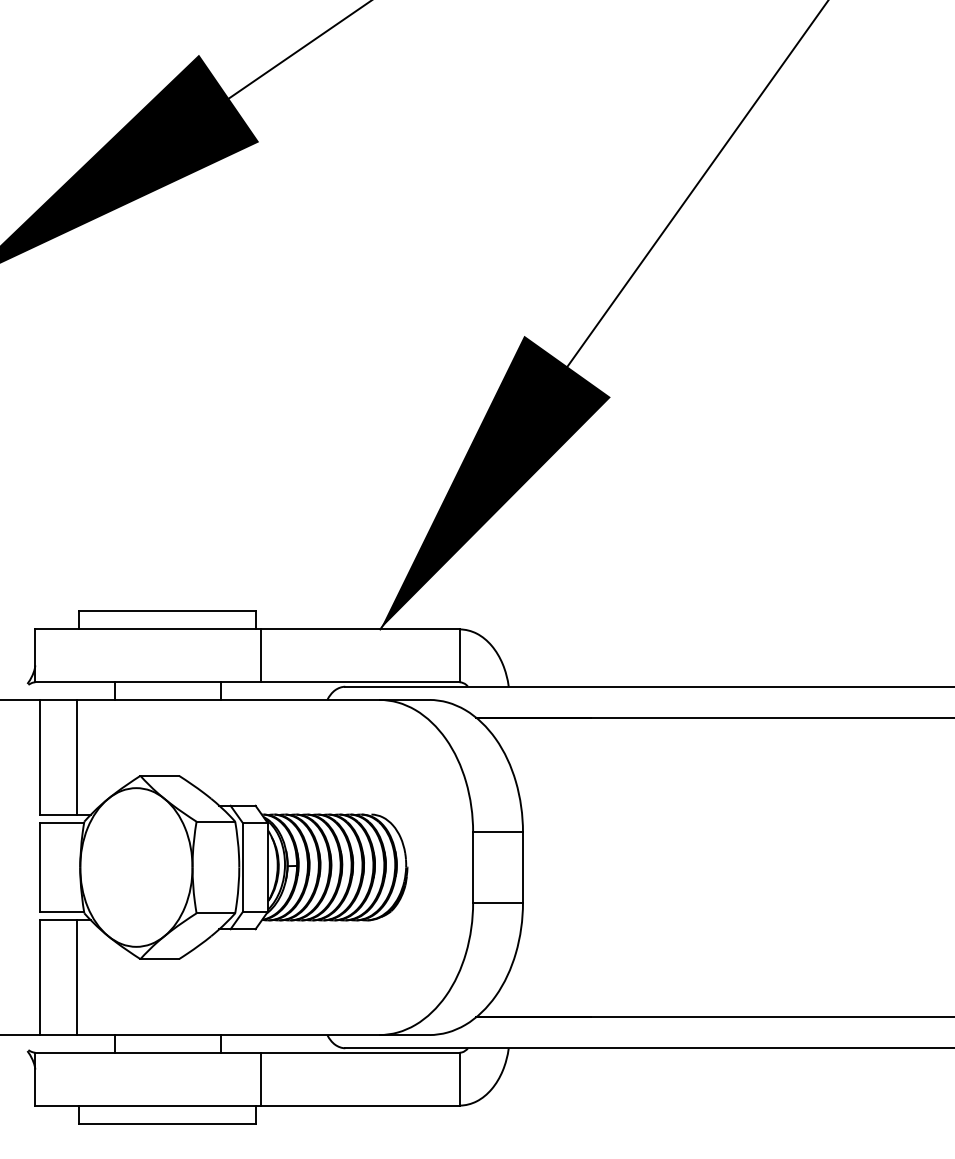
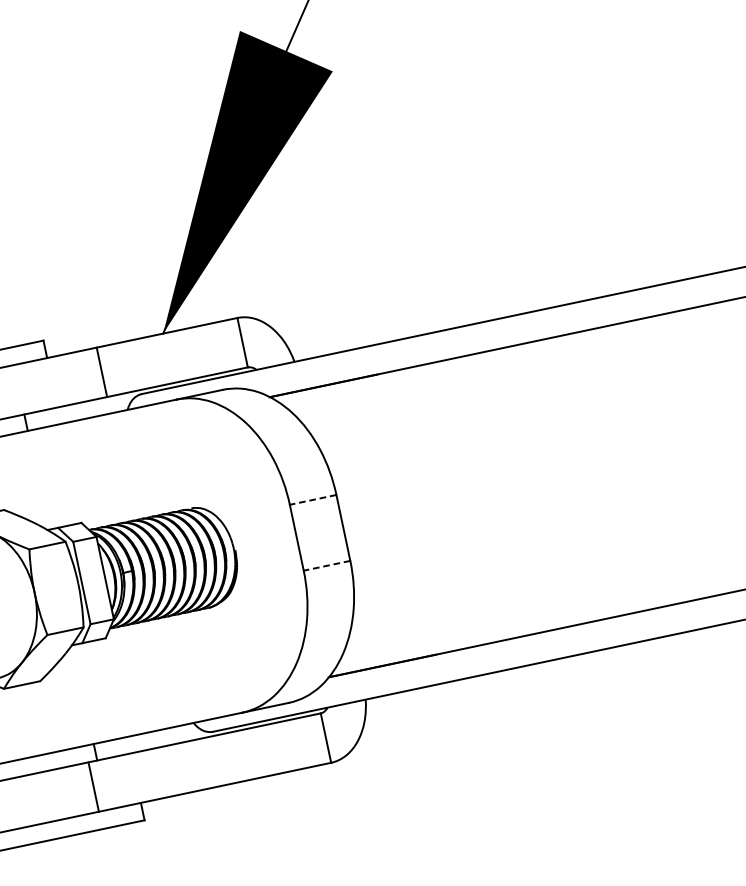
line: (261, 655) -> (102, 371), moved
line: (498, 832) -> (313, 500), solid -> dashed
line: (498, 902) -> (327, 565), solid -> dashed
line: (261, 1078) -> (93, 786), moved

